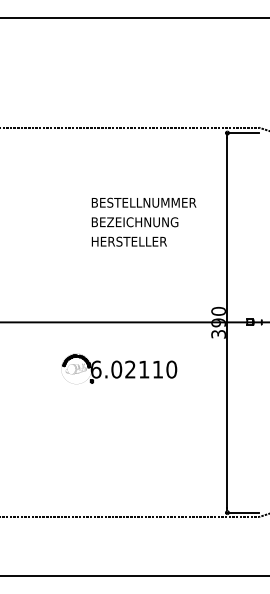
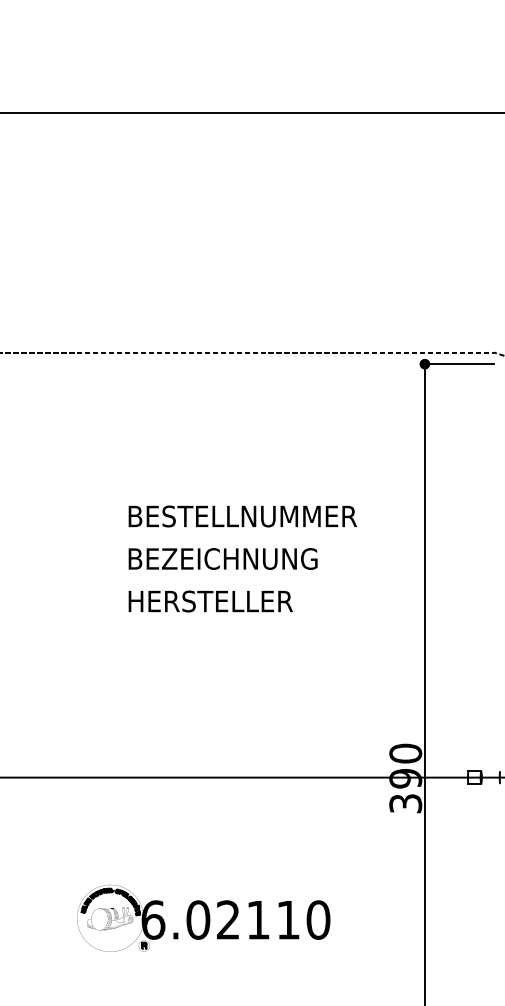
part: (119, 368) -> (204, 917), moved

